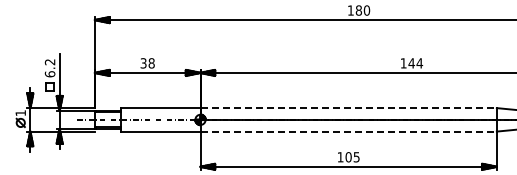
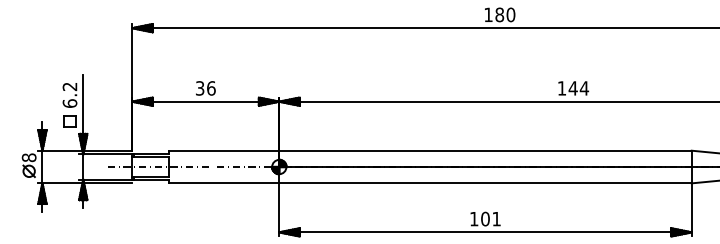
text: (151, 63) -> (211, 88), 38 -> 36
line: (349, 108) -> (486, 151), dashed -> solid
text: (20, 113) -> (28, 158), 1 -> 8
line: (349, 131) -> (486, 183), dashed -> solid
text: (356, 157) -> (496, 219), 105 -> 101

